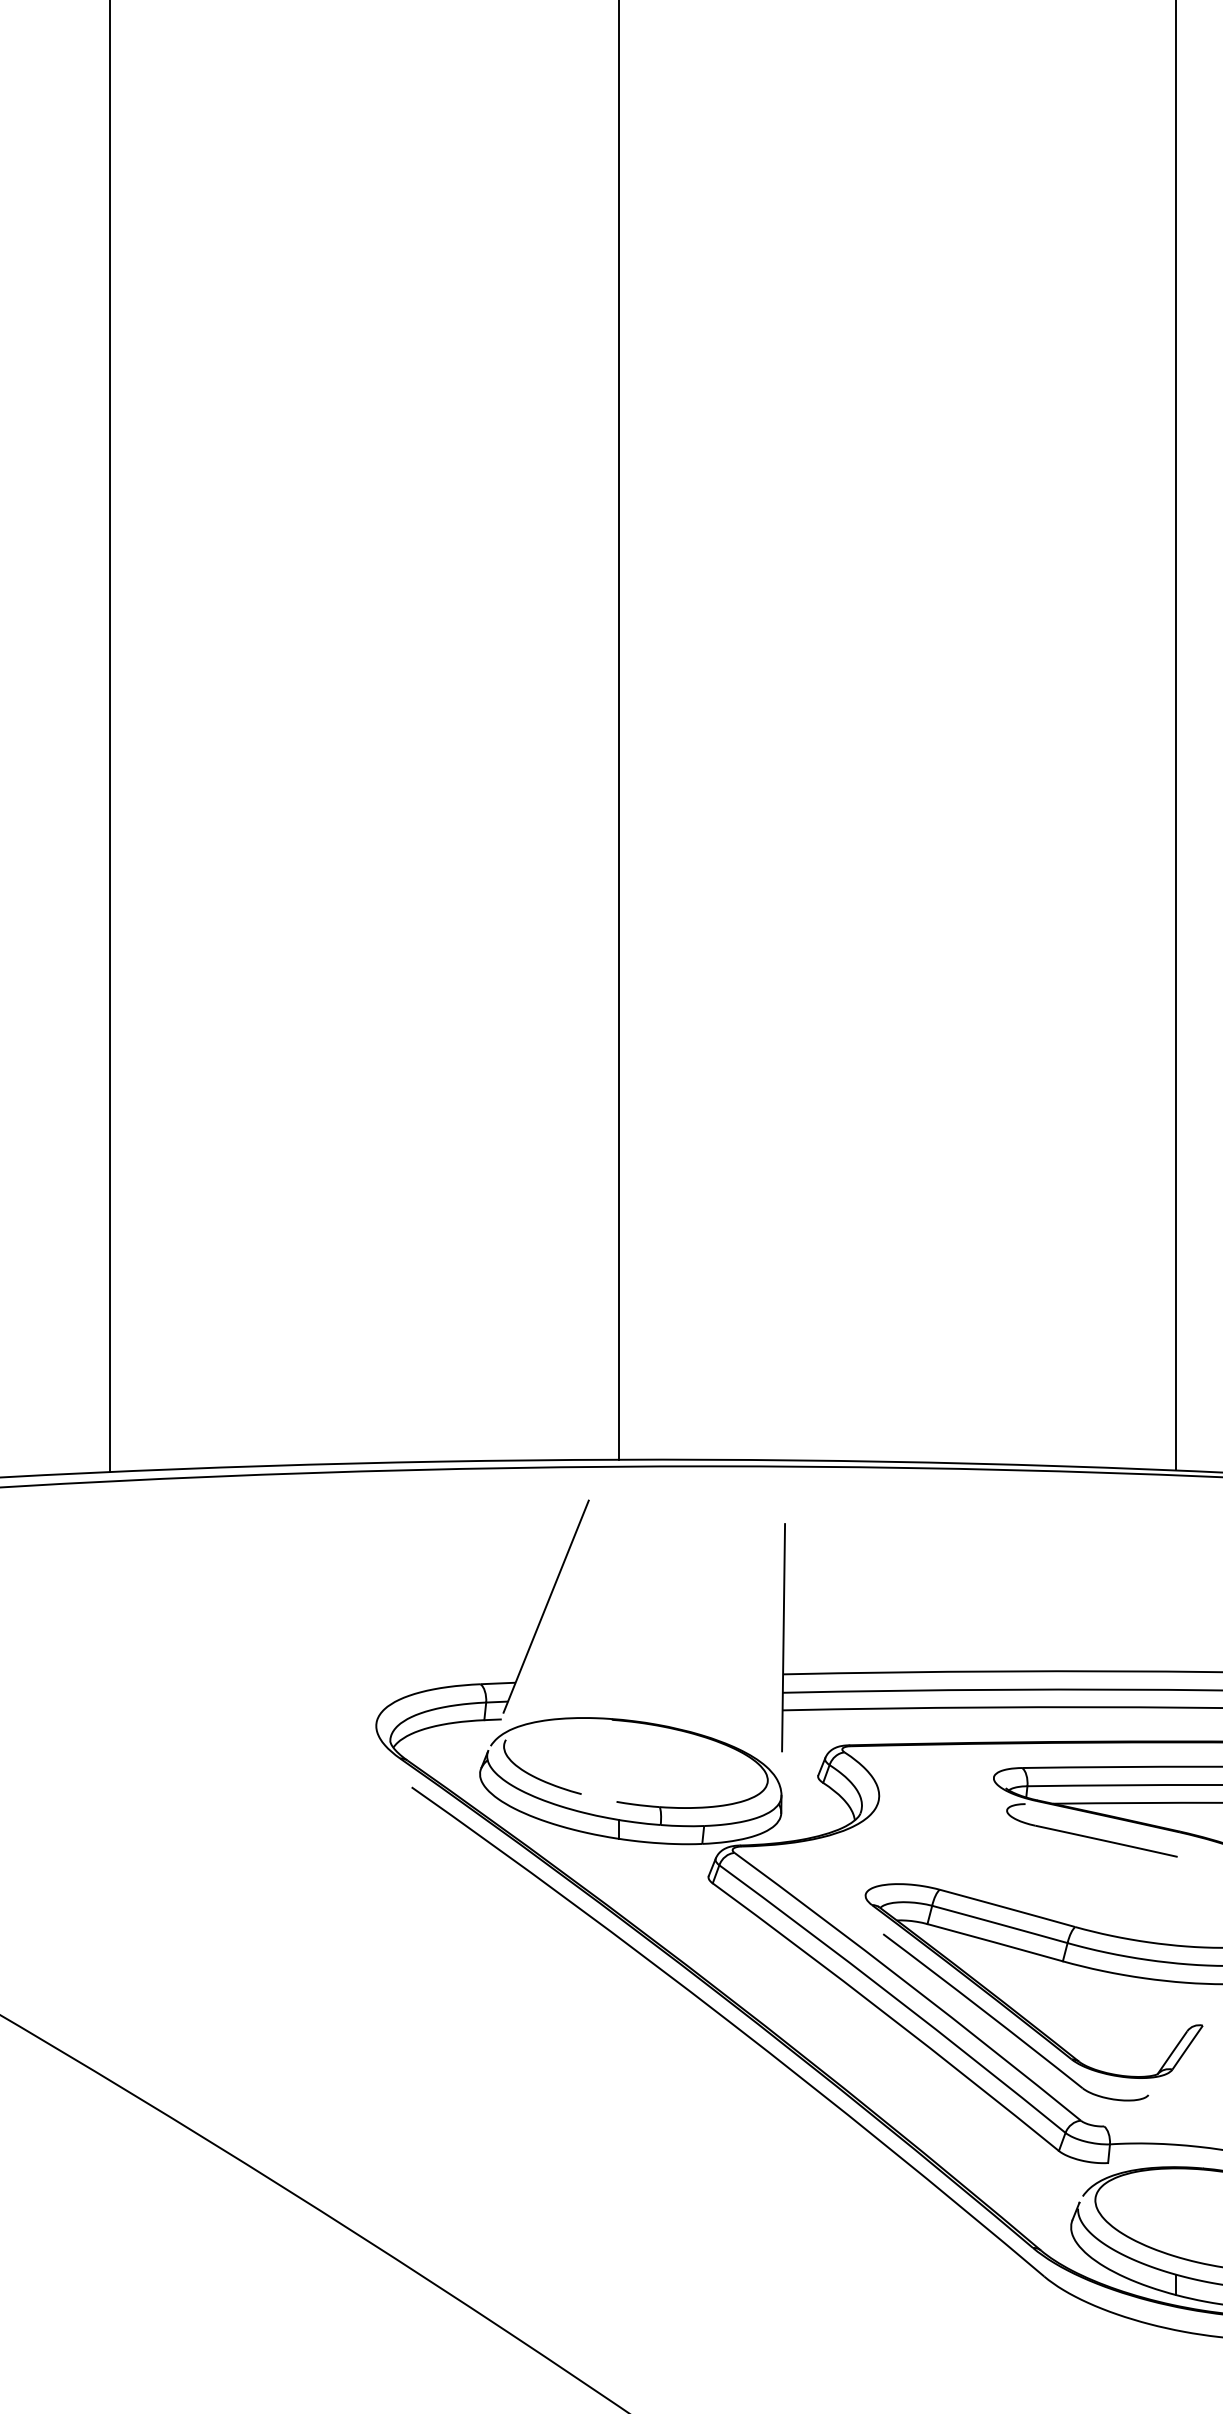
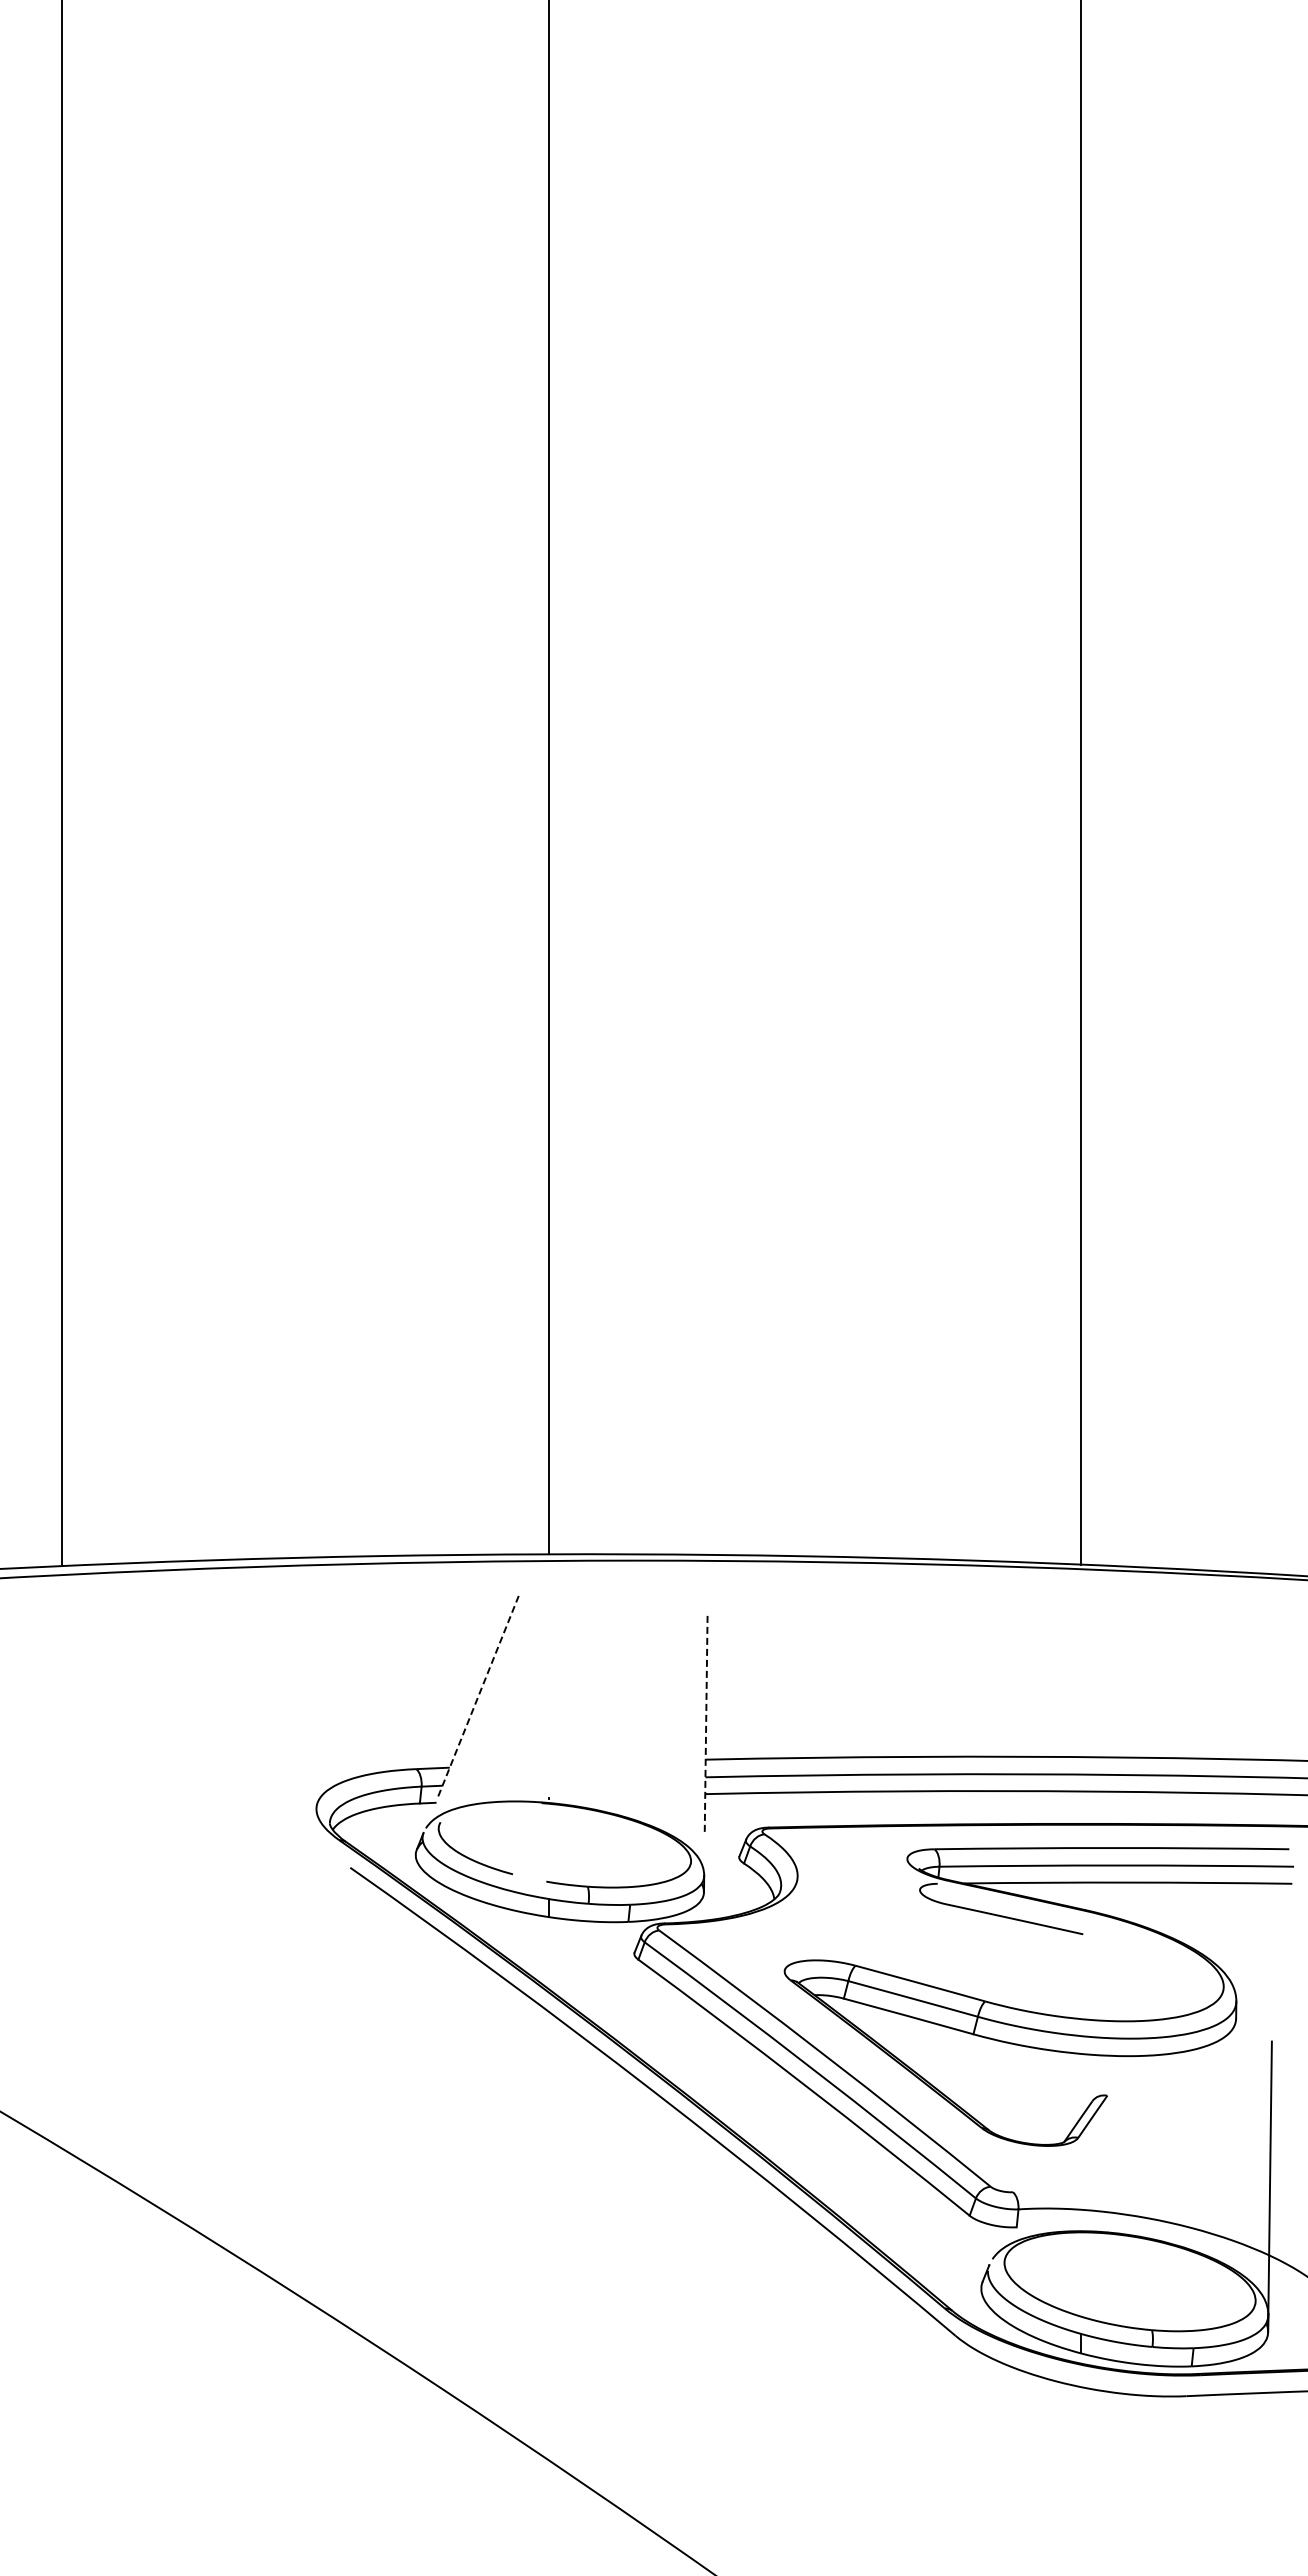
line: (546, 1606) -> (479, 1694), solid -> dashed
line: (783, 1637) -> (706, 1724), solid -> dashed
part: (1007, 2027) -> (920, 2097), removed

